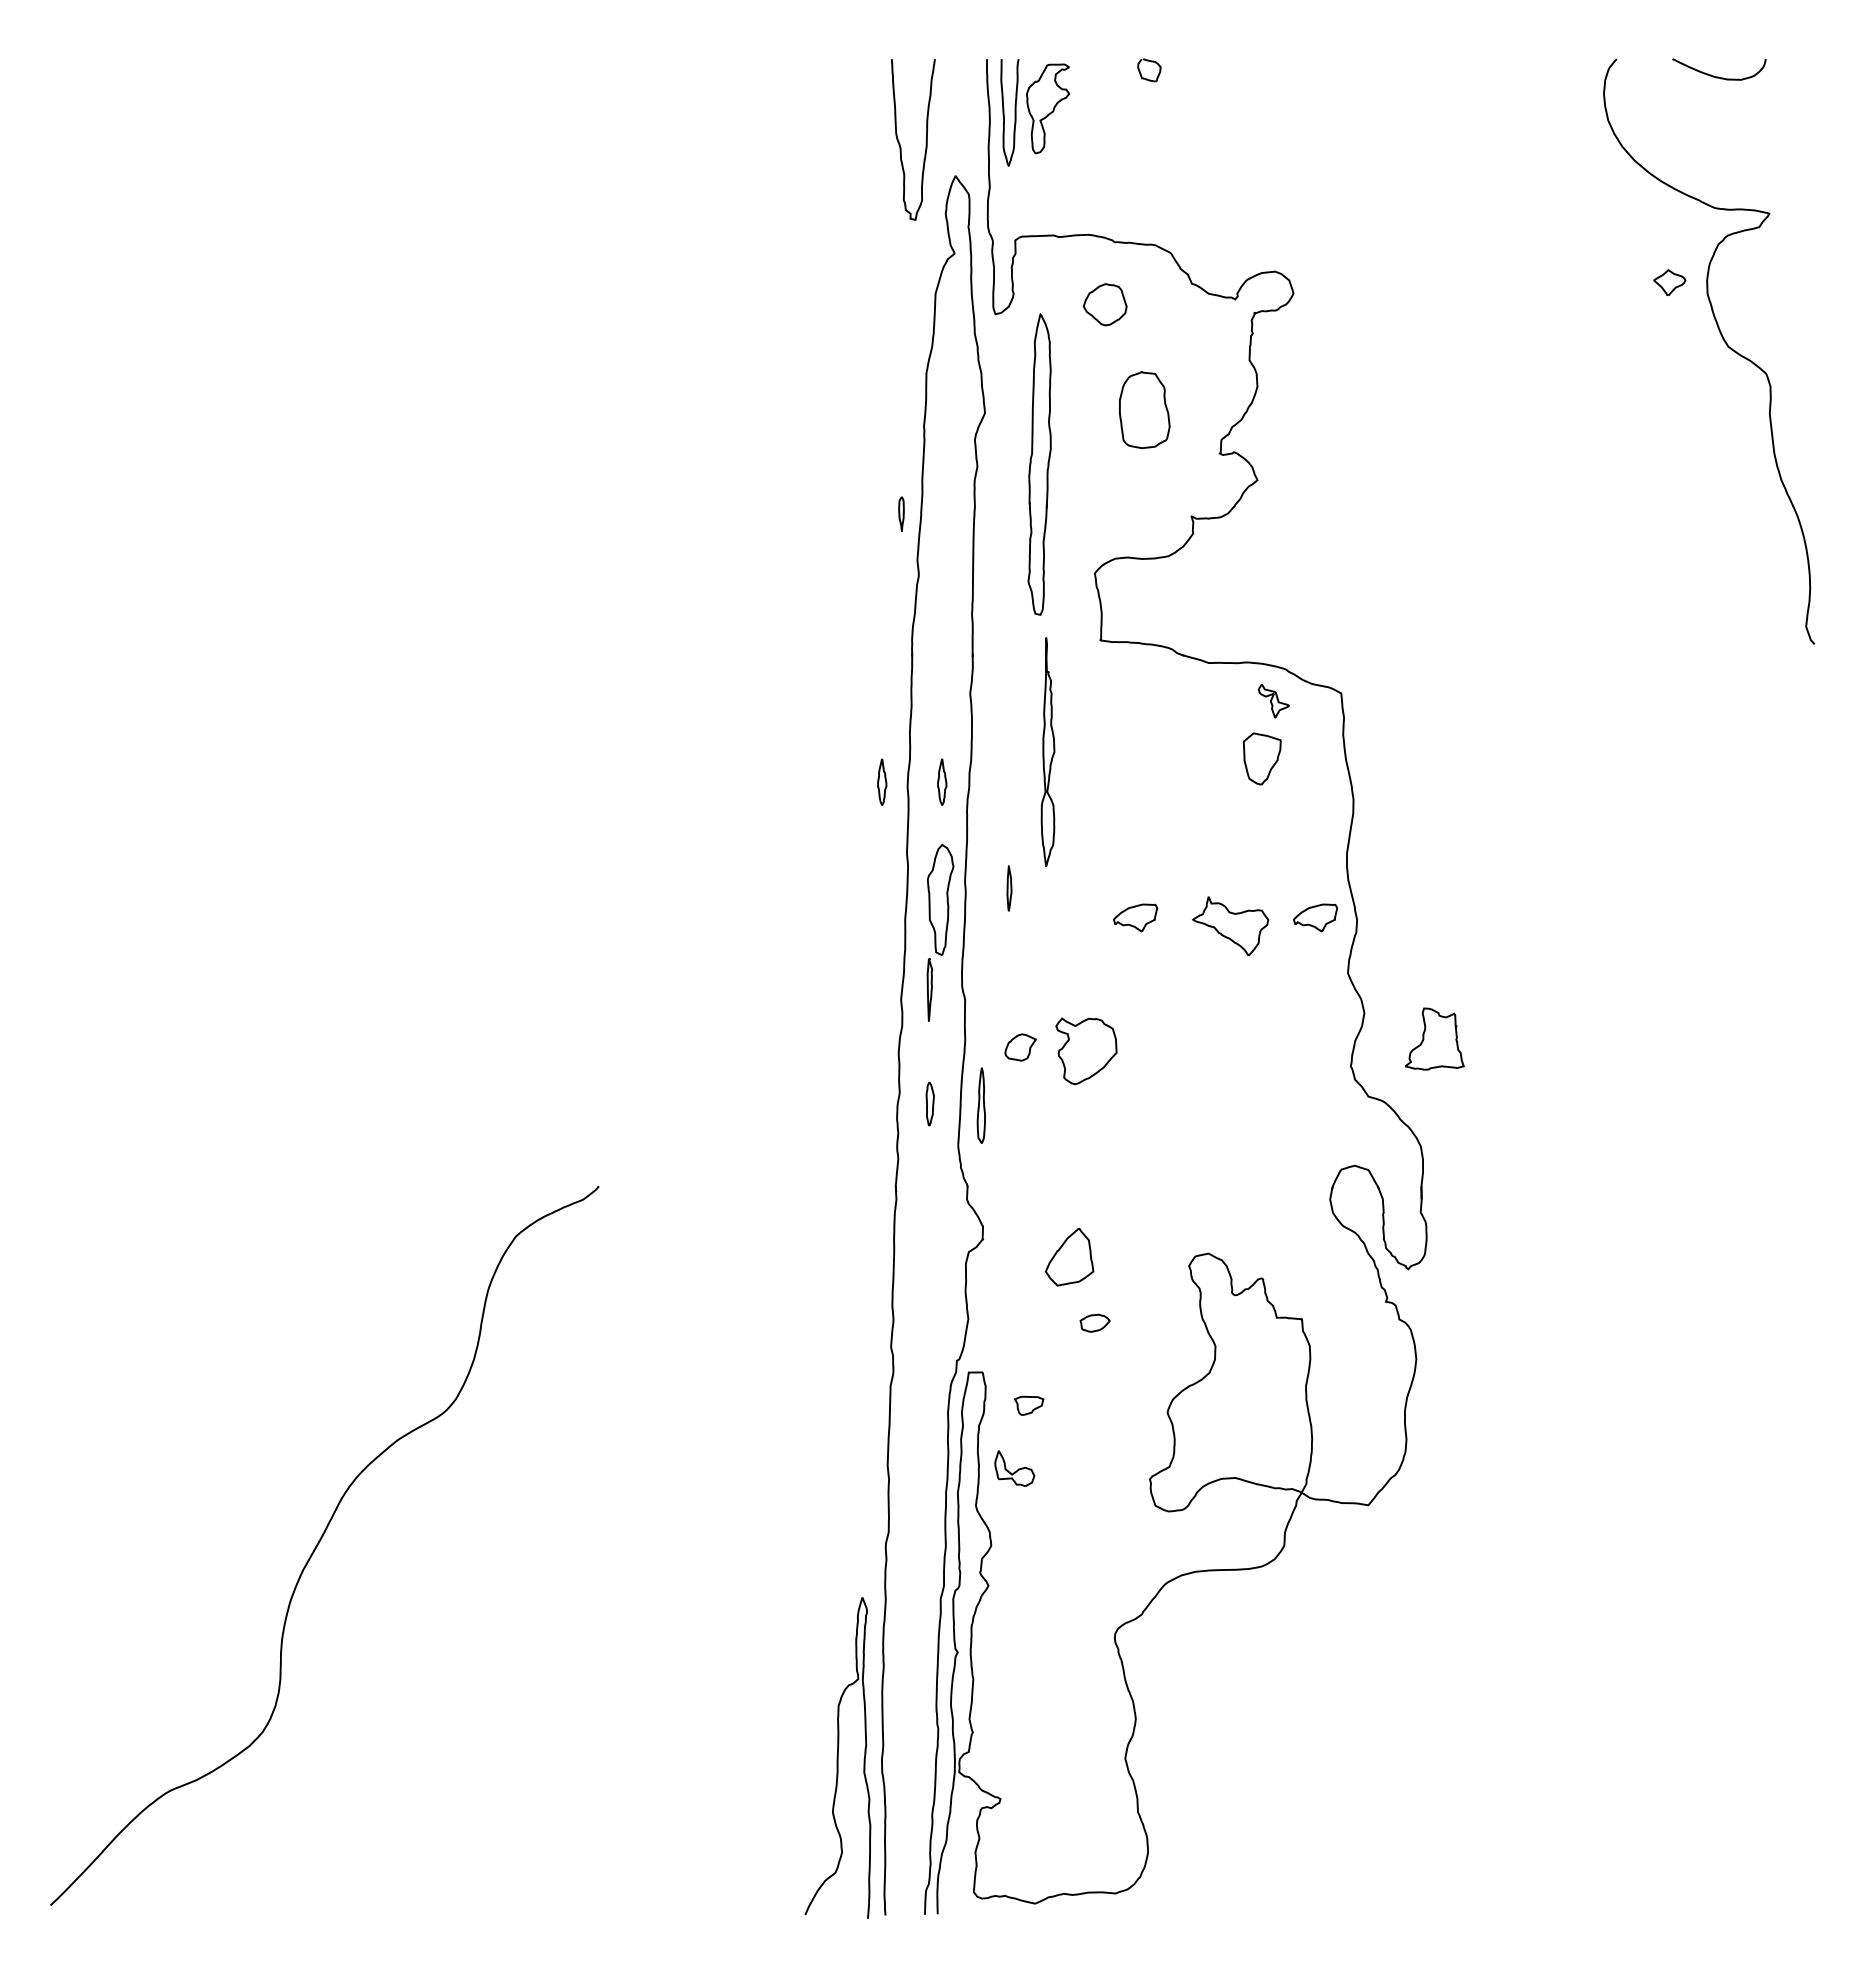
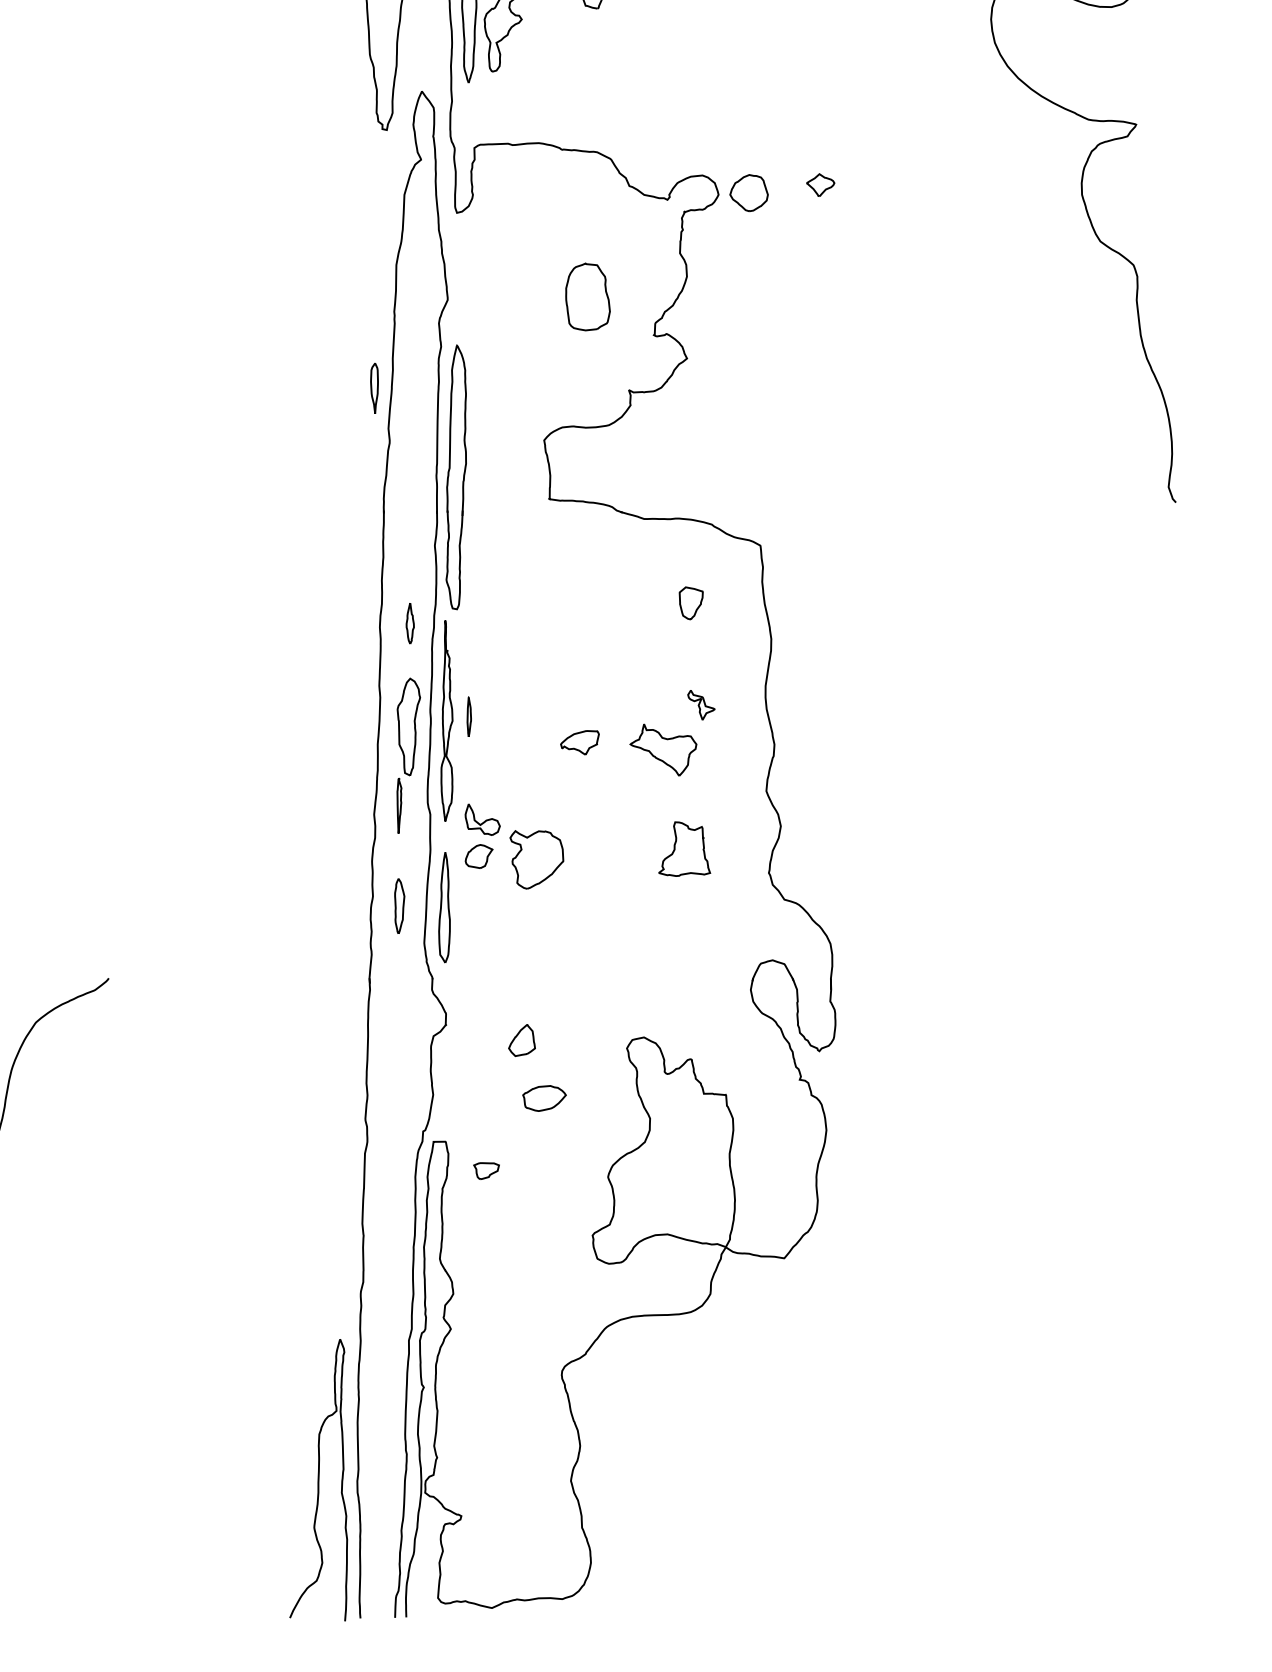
part: (1669, 282) -> (820, 185), moved
part: (1104, 304) -> (748, 192), moved
part: (1039, 464) -> (456, 477), moved
part: (901, 513) -> (374, 387), size x1.67
part: (1273, 700) -> (701, 704), moved
part: (1047, 751) -> (446, 720), moved
part: (1262, 759) -> (691, 603), size x0.71
part: (882, 781) -> (357, 623), removed
part: (1315, 917) -> (737, 742), removed
part: (1434, 1038) -> (684, 848), moved
part: (930, 1103) -> (399, 905), size x1.43
part: (981, 1105) -> (444, 907), size x1.67
part: (1069, 1256) -> (521, 1039), size x0.62
part: (1094, 1323) -> (543, 1098), size x1.67
part: (1014, 1468) -> (482, 819), moved

